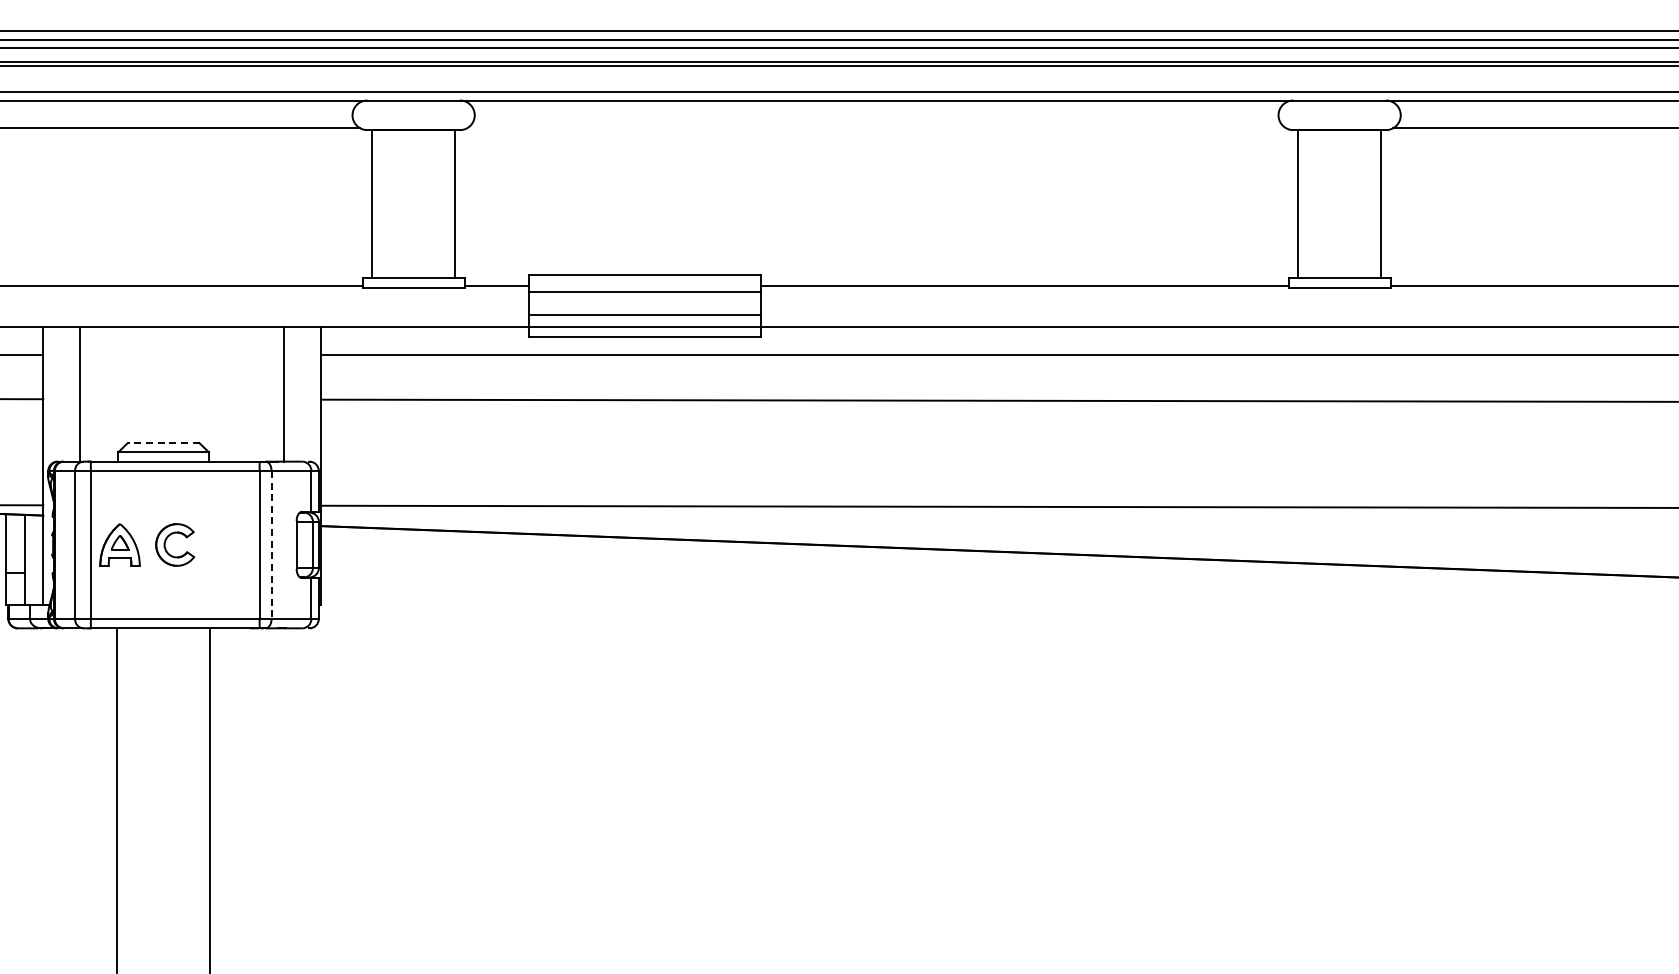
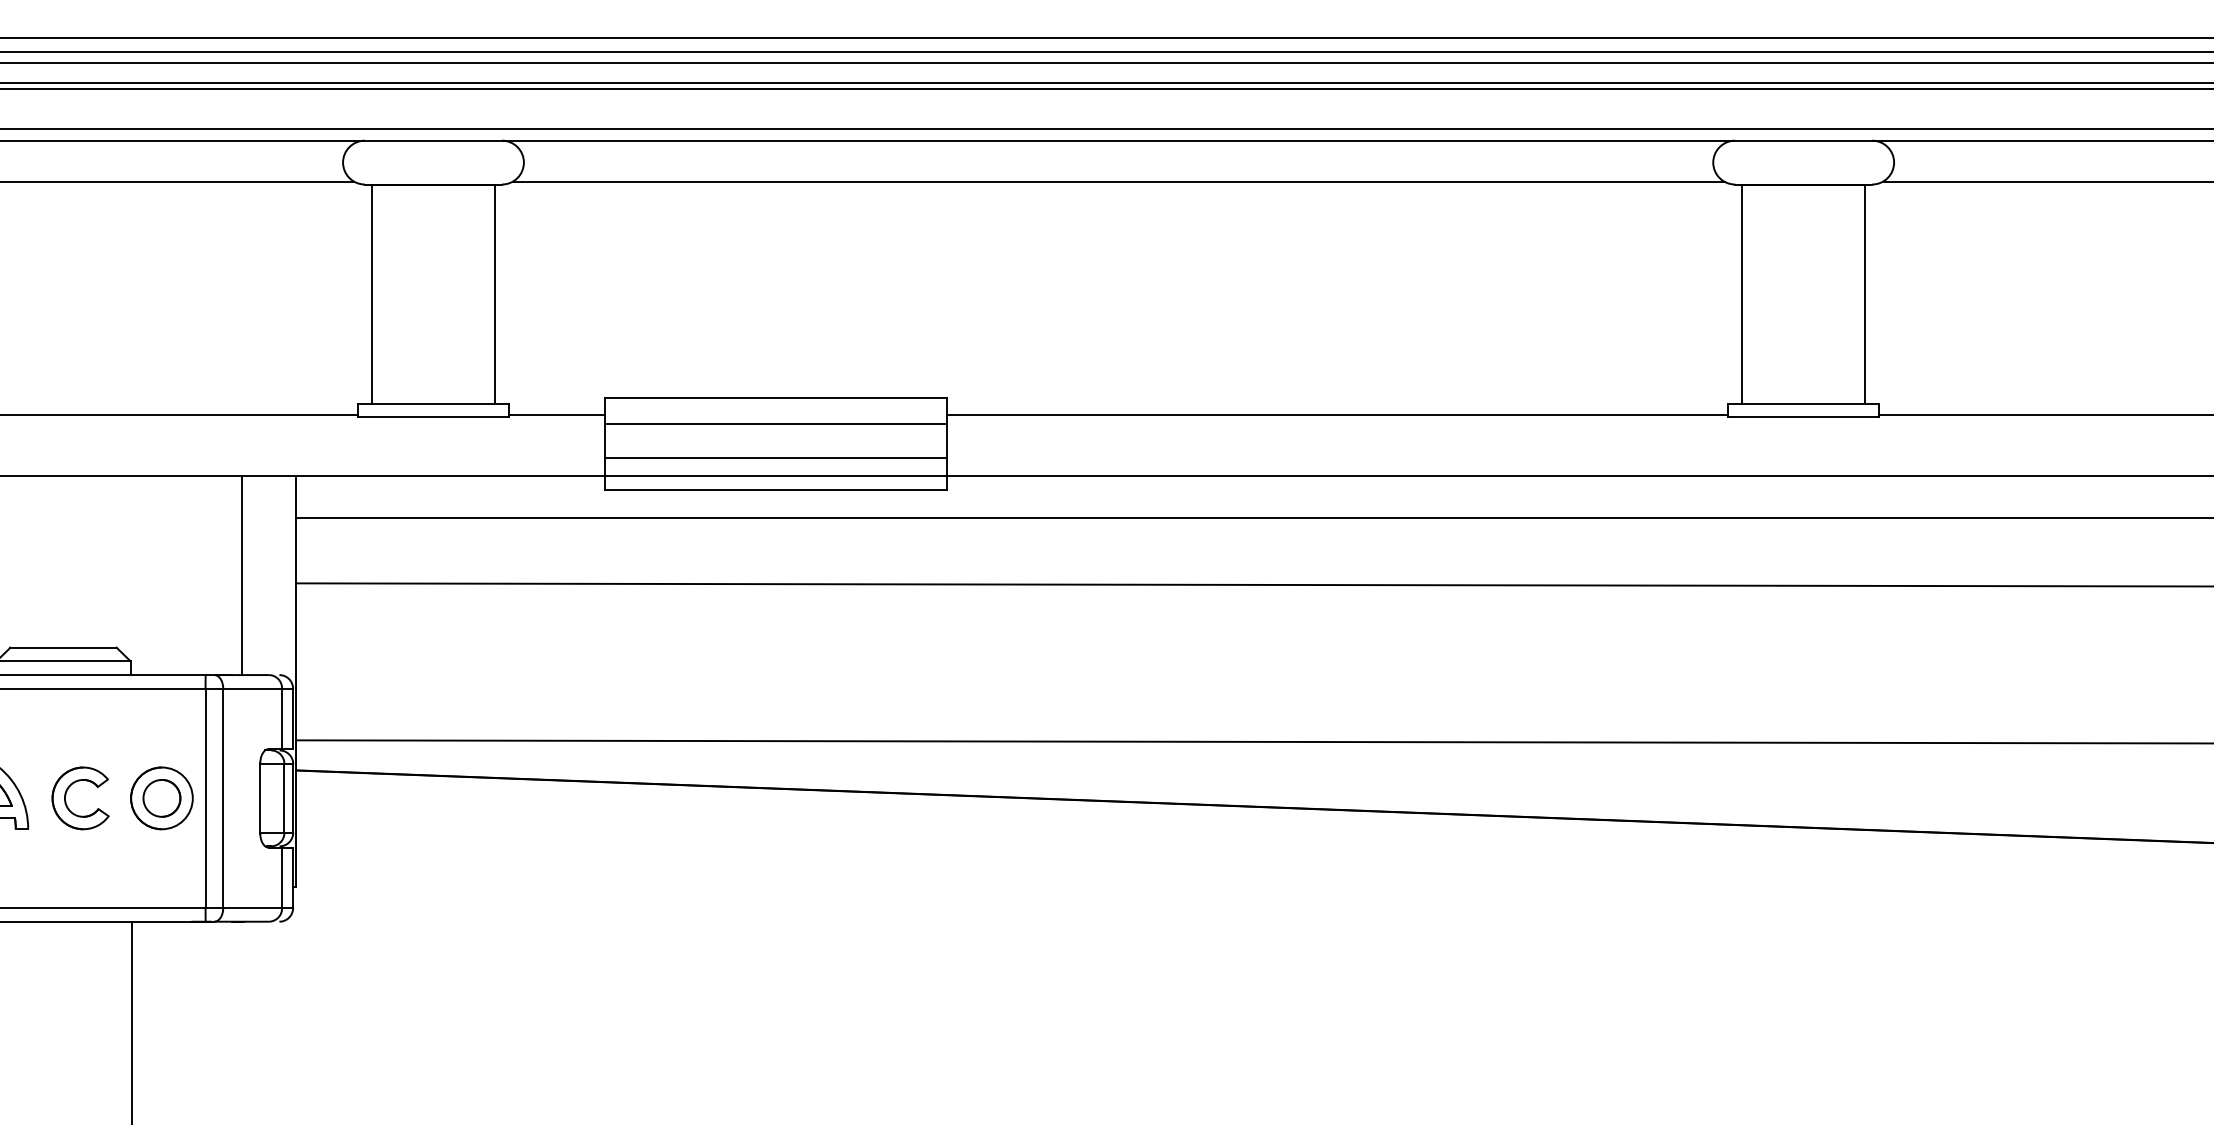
line: (876, 128) -> (1118, 182), added
line: (163, 443) -> (63, 648), dashed -> solid
part: (229, 544) -> (160, 797), added
line: (271, 545) -> (223, 799), dashed -> solid

